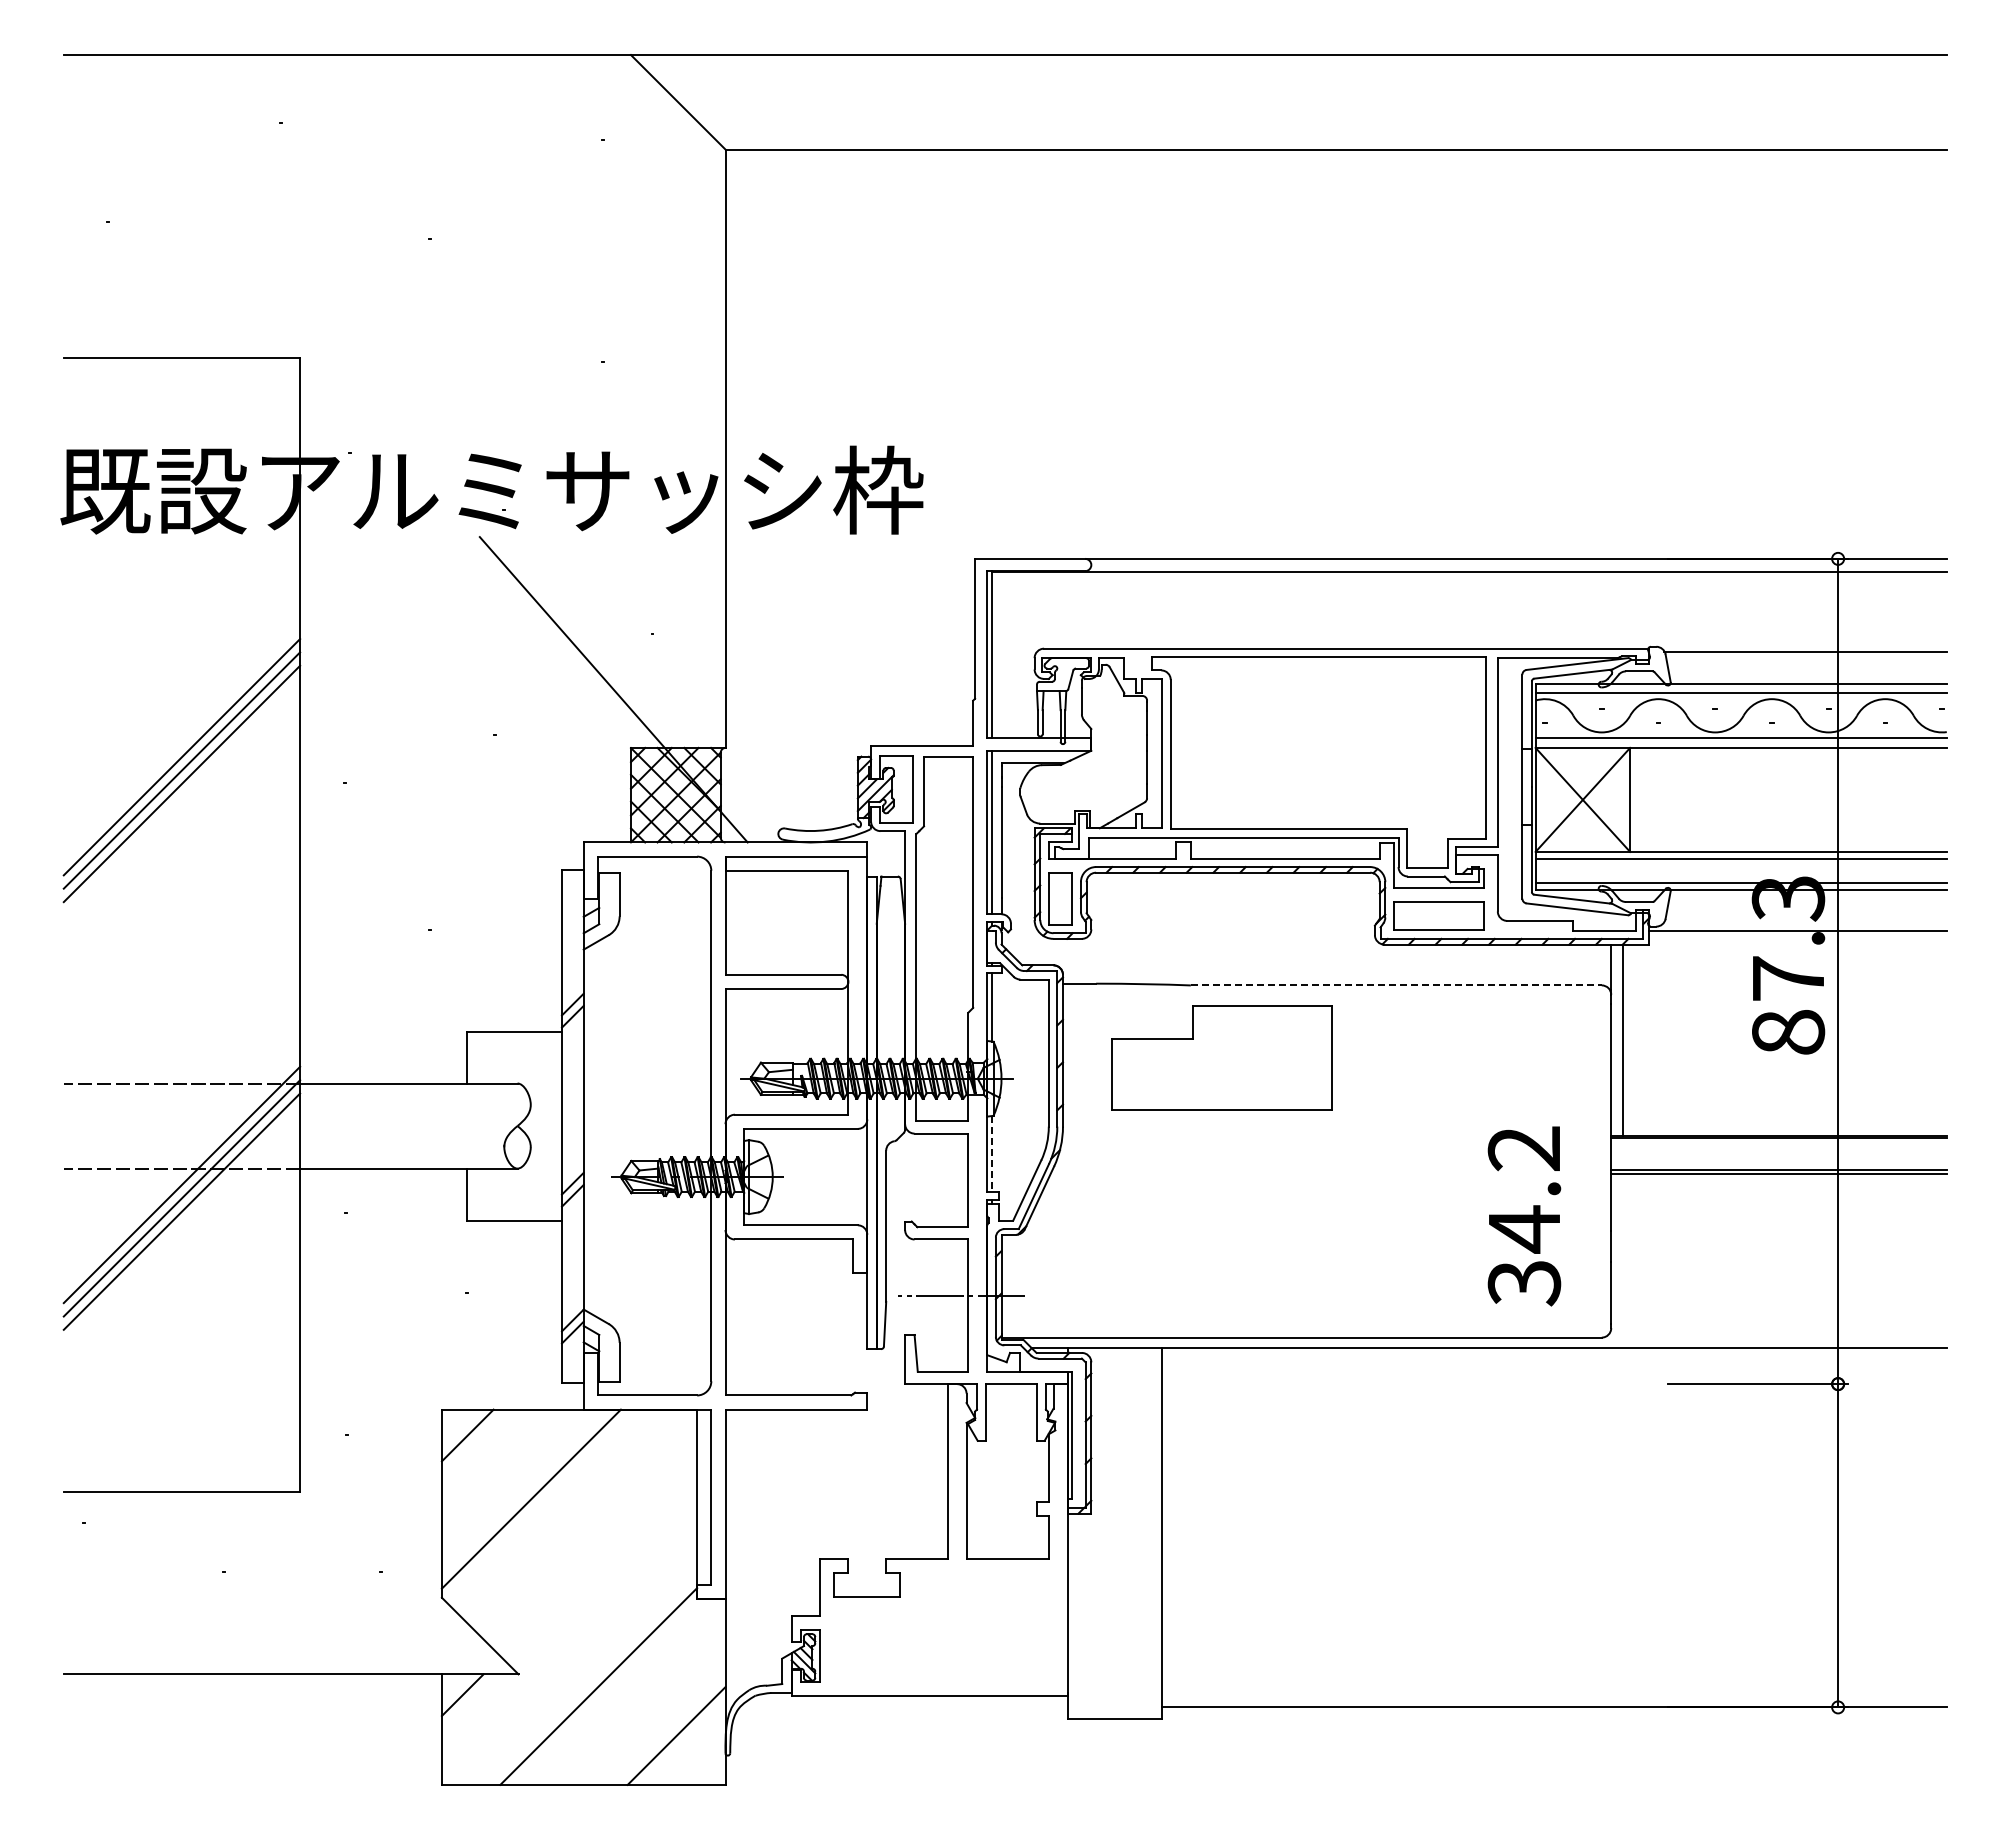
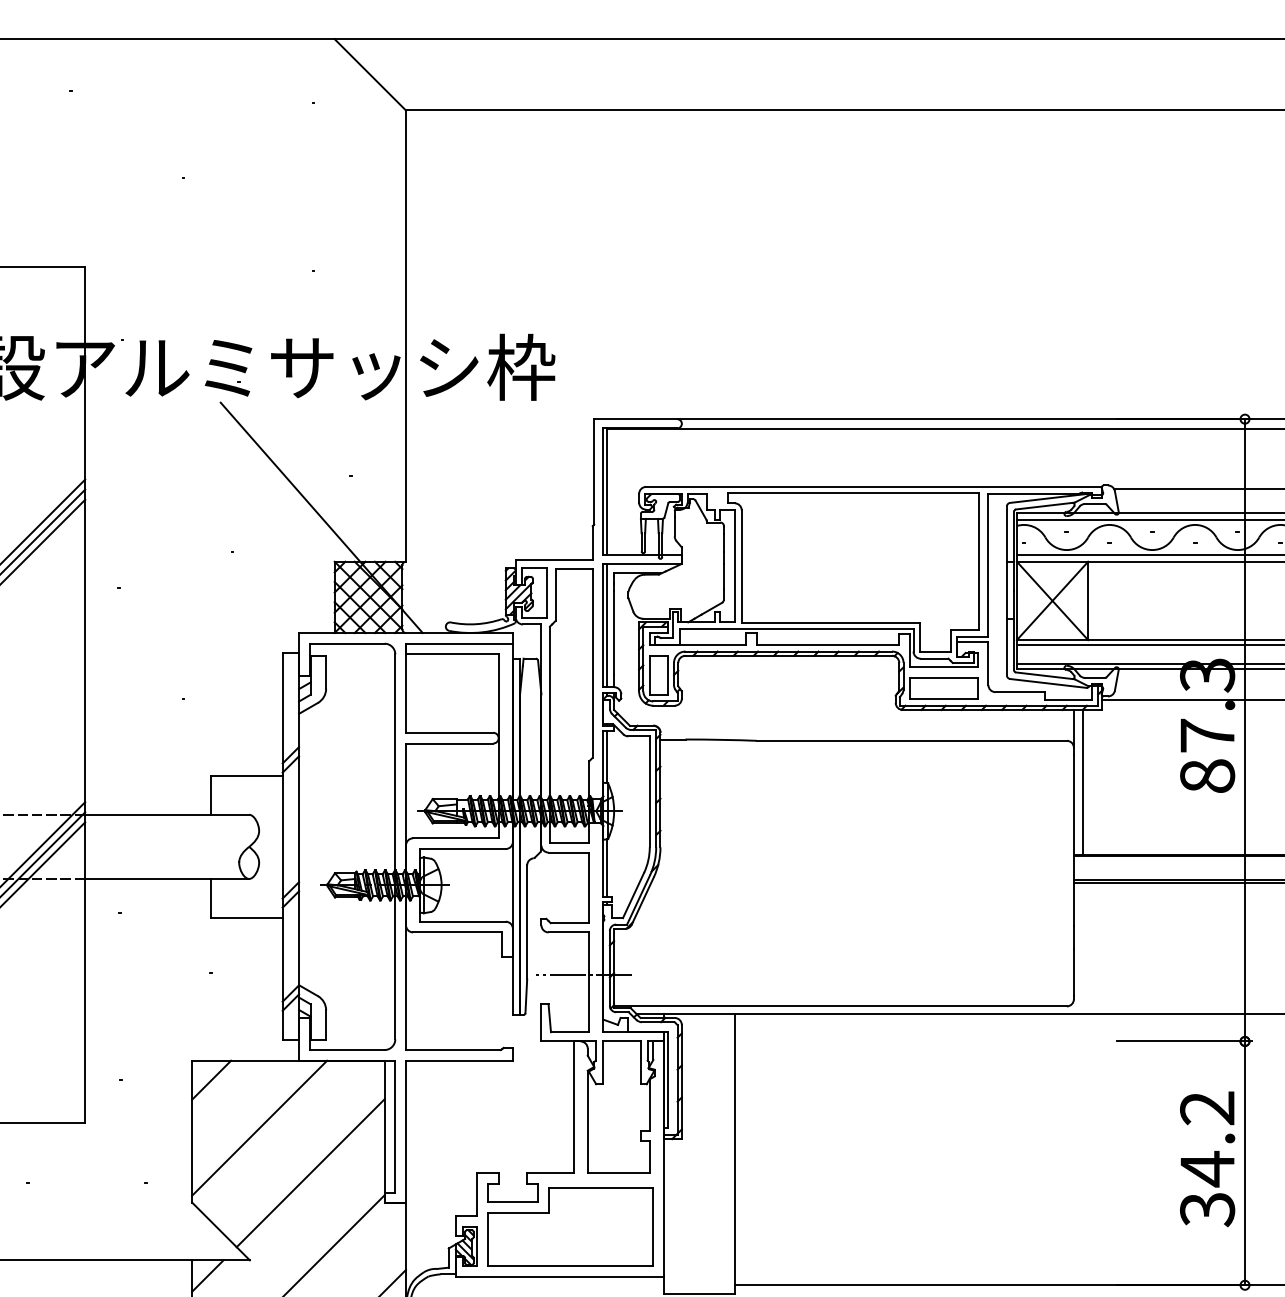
line: (1396, 985) -> (911, 740), dashed -> solid
part: (1221, 1057) -> (570, 1226), moved
line: (992, 1154) -> (607, 868), dashed -> solid
text: (1524, 1216) -> (1207, 1159), moved
line: (599, 1558) -> (310, 1172), added

